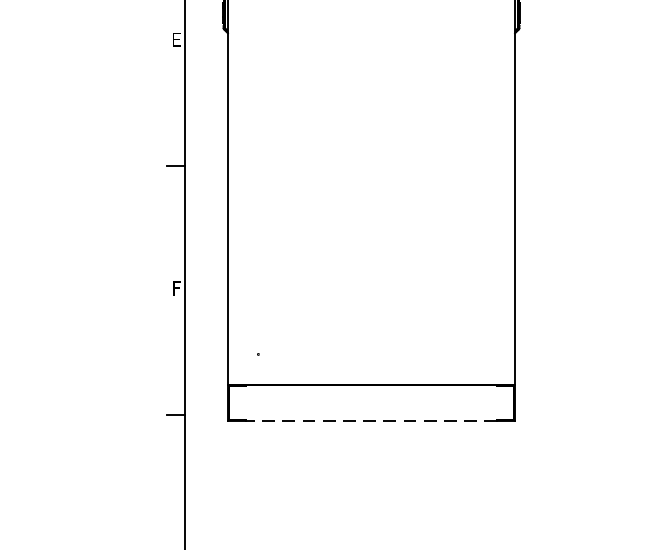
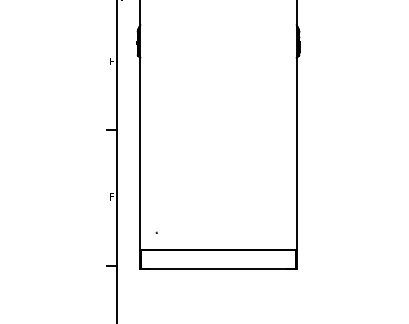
line: (371, 421) -> (218, 269), dashed -> solid

